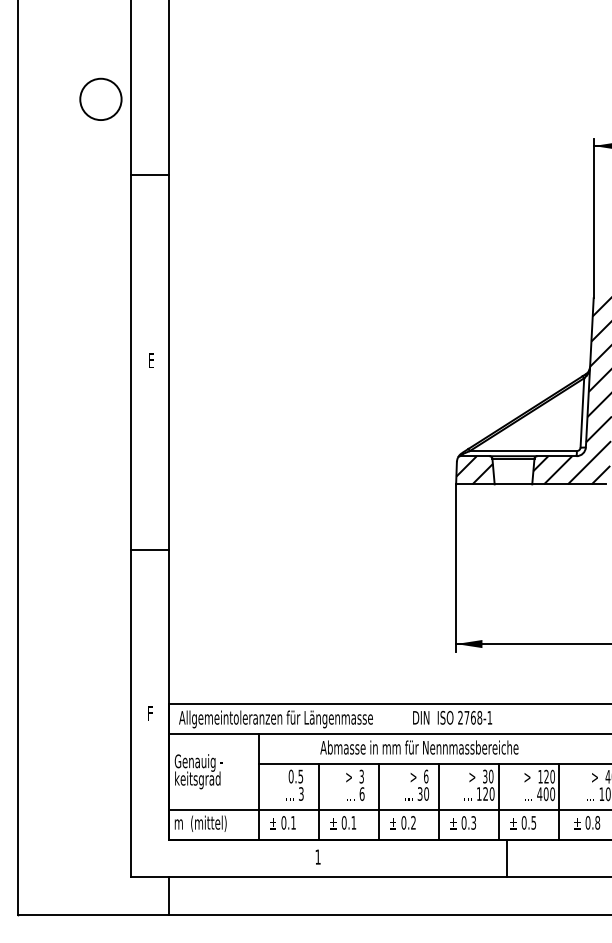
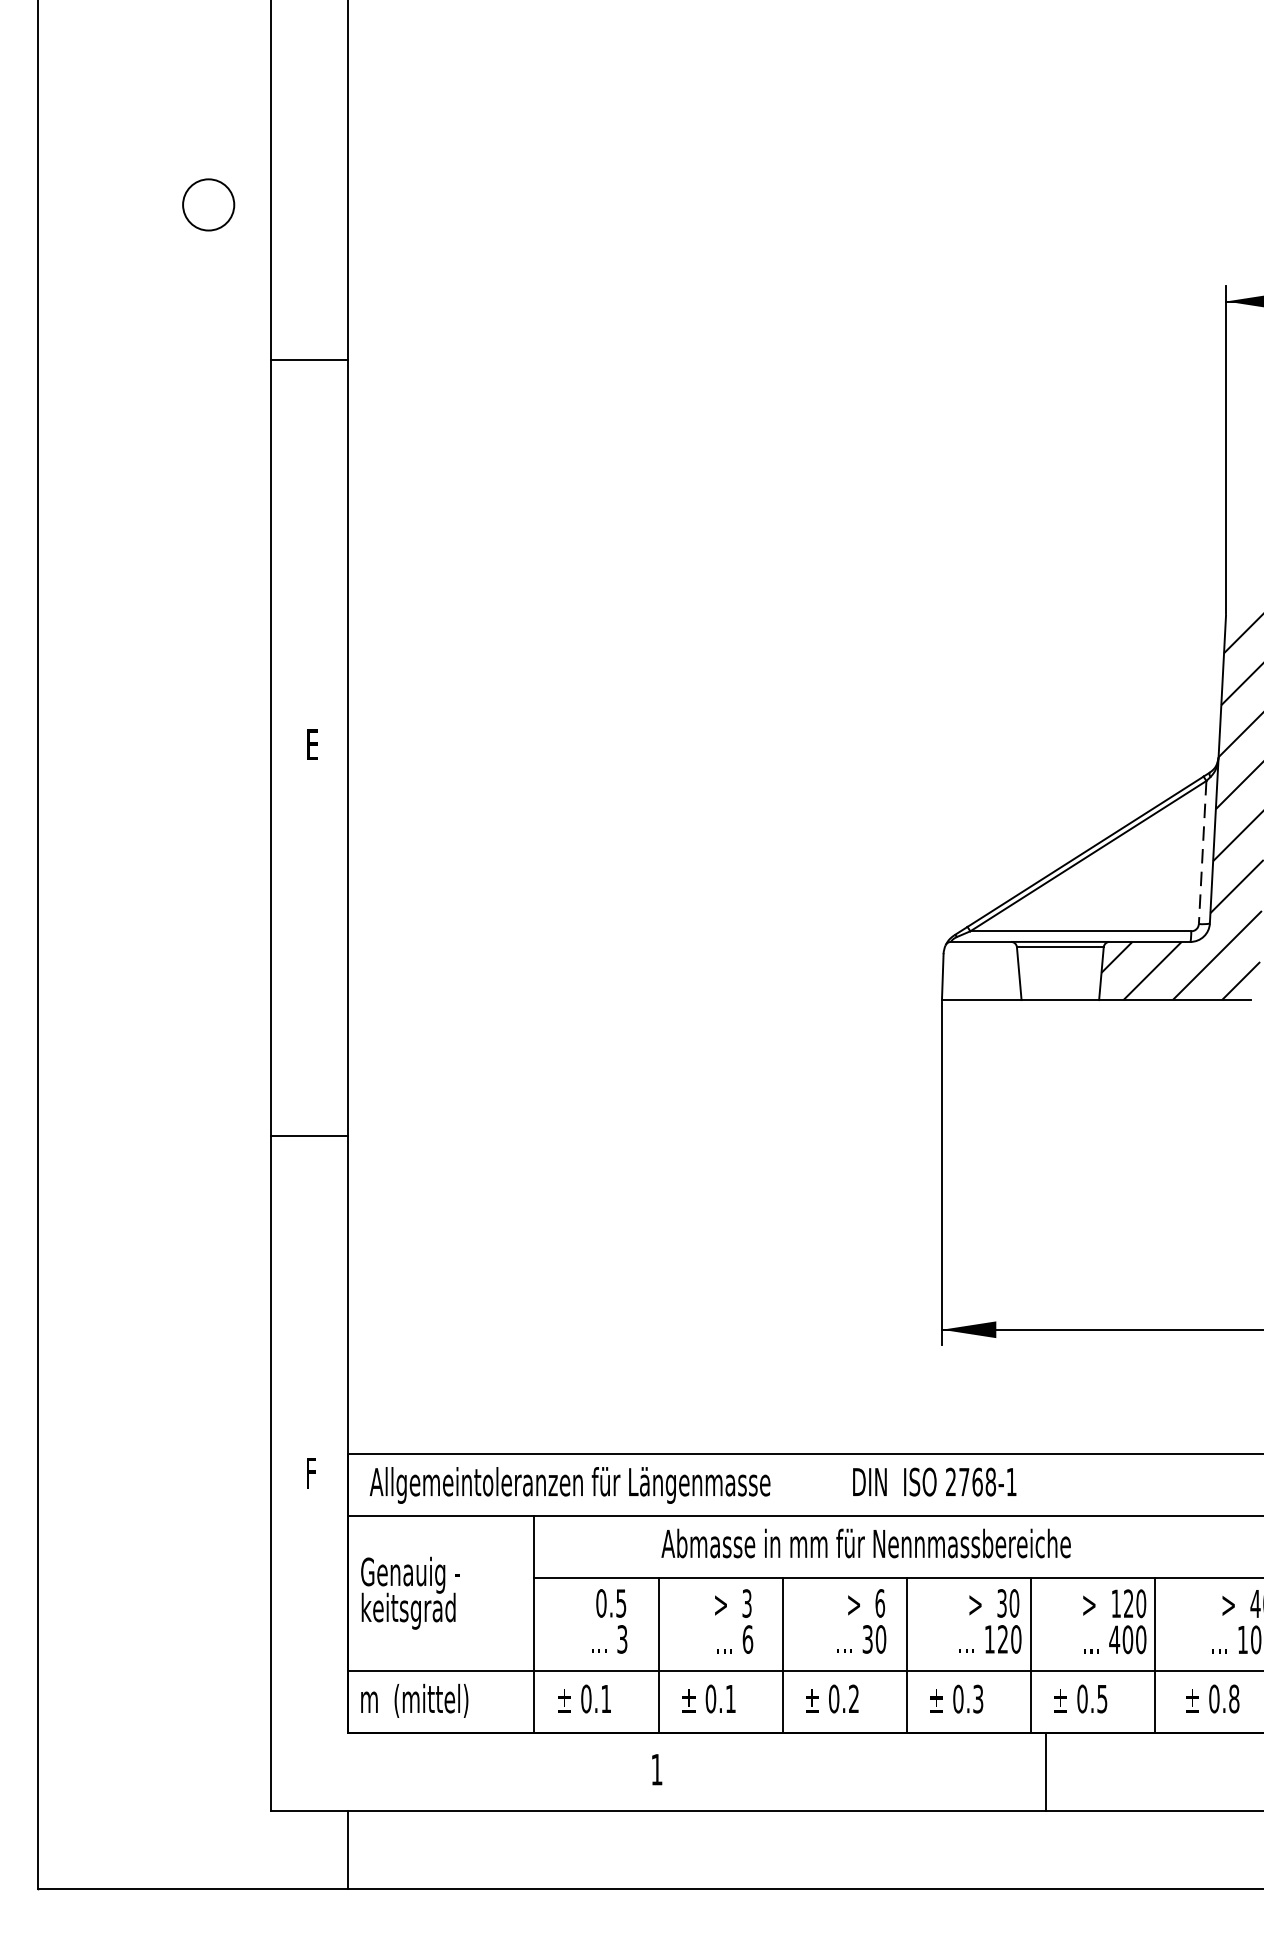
circle: (100, 98) -> (207, 203), size x0.6
line: (582, 412) -> (1202, 851), solid -> dashed
hatch: (474, 470) -> (979, 971), removed

